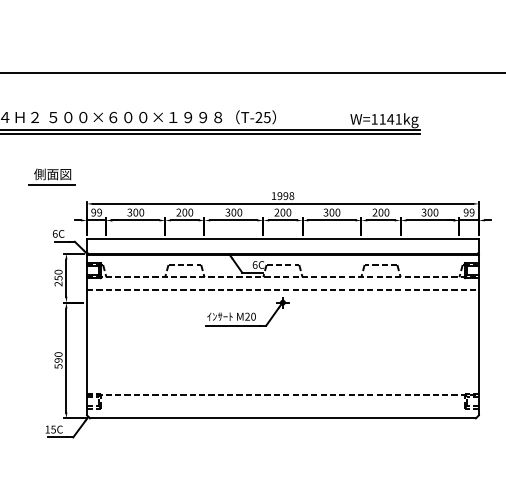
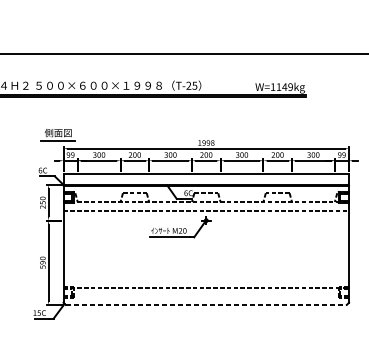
text: (398, 119) -> (290, 87), W=1141kg -> W=1149kg
part: (51, 176) -> (57, 134), moved
line: (282, 418) -> (205, 305), solid -> dashed

